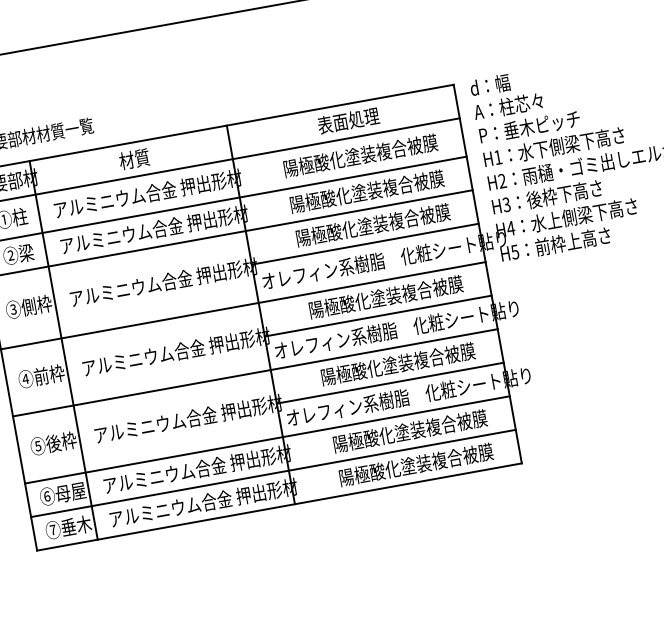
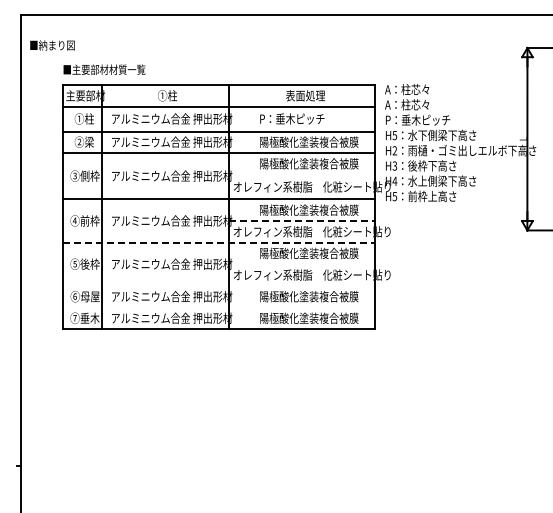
text: (504, 82) -> (407, 89), d：幅 -> A：柱芯々
text: (360, 154) -> (309, 118), 陽極酸化塗装複合被膜 -> P：垂木ピッチ
text: (497, 157) -> (394, 135), H1 -> H5
text: (134, 158) -> (167, 95), 材質 -> ①柱
line: (364, 243) -> (301, 174), removed
line: (378, 316) -> (302, 221), solid -> dashed
line: (256, 372) -> (219, 242), solid -> dashed
line: (389, 383) -> (301, 264), removed
line: (266, 440) -> (218, 286), removed
line: (272, 473) -> (218, 307), removed

